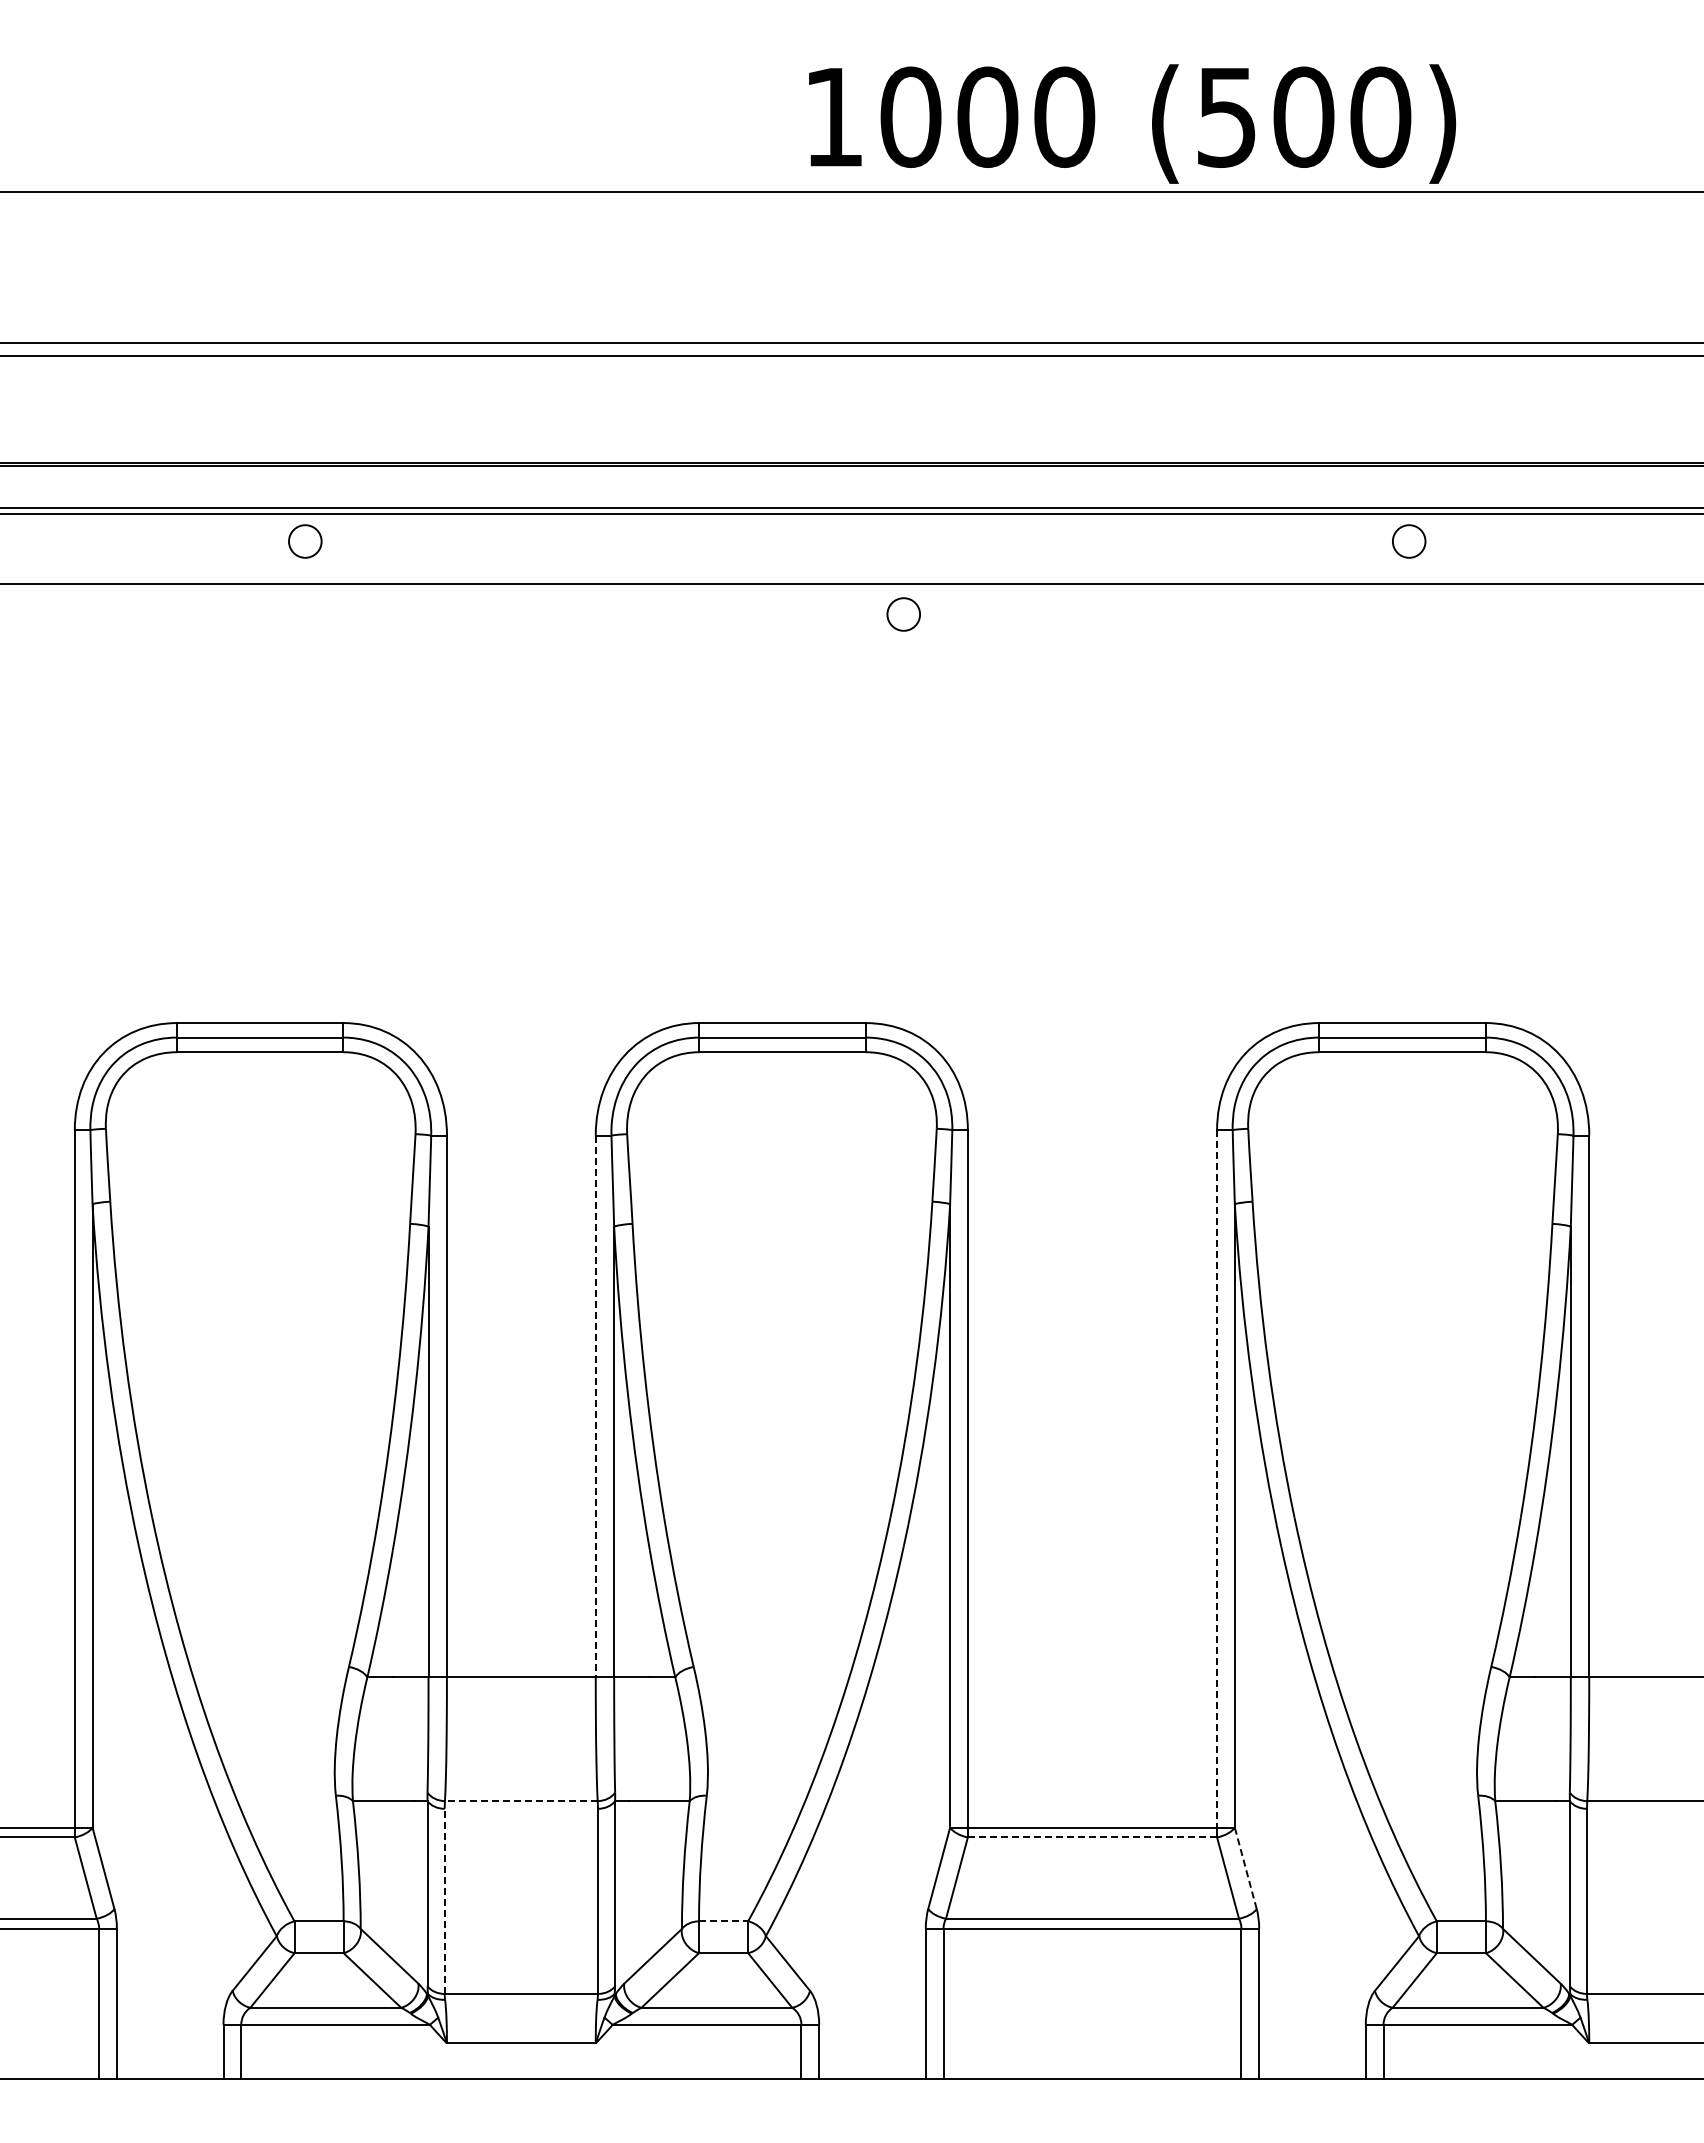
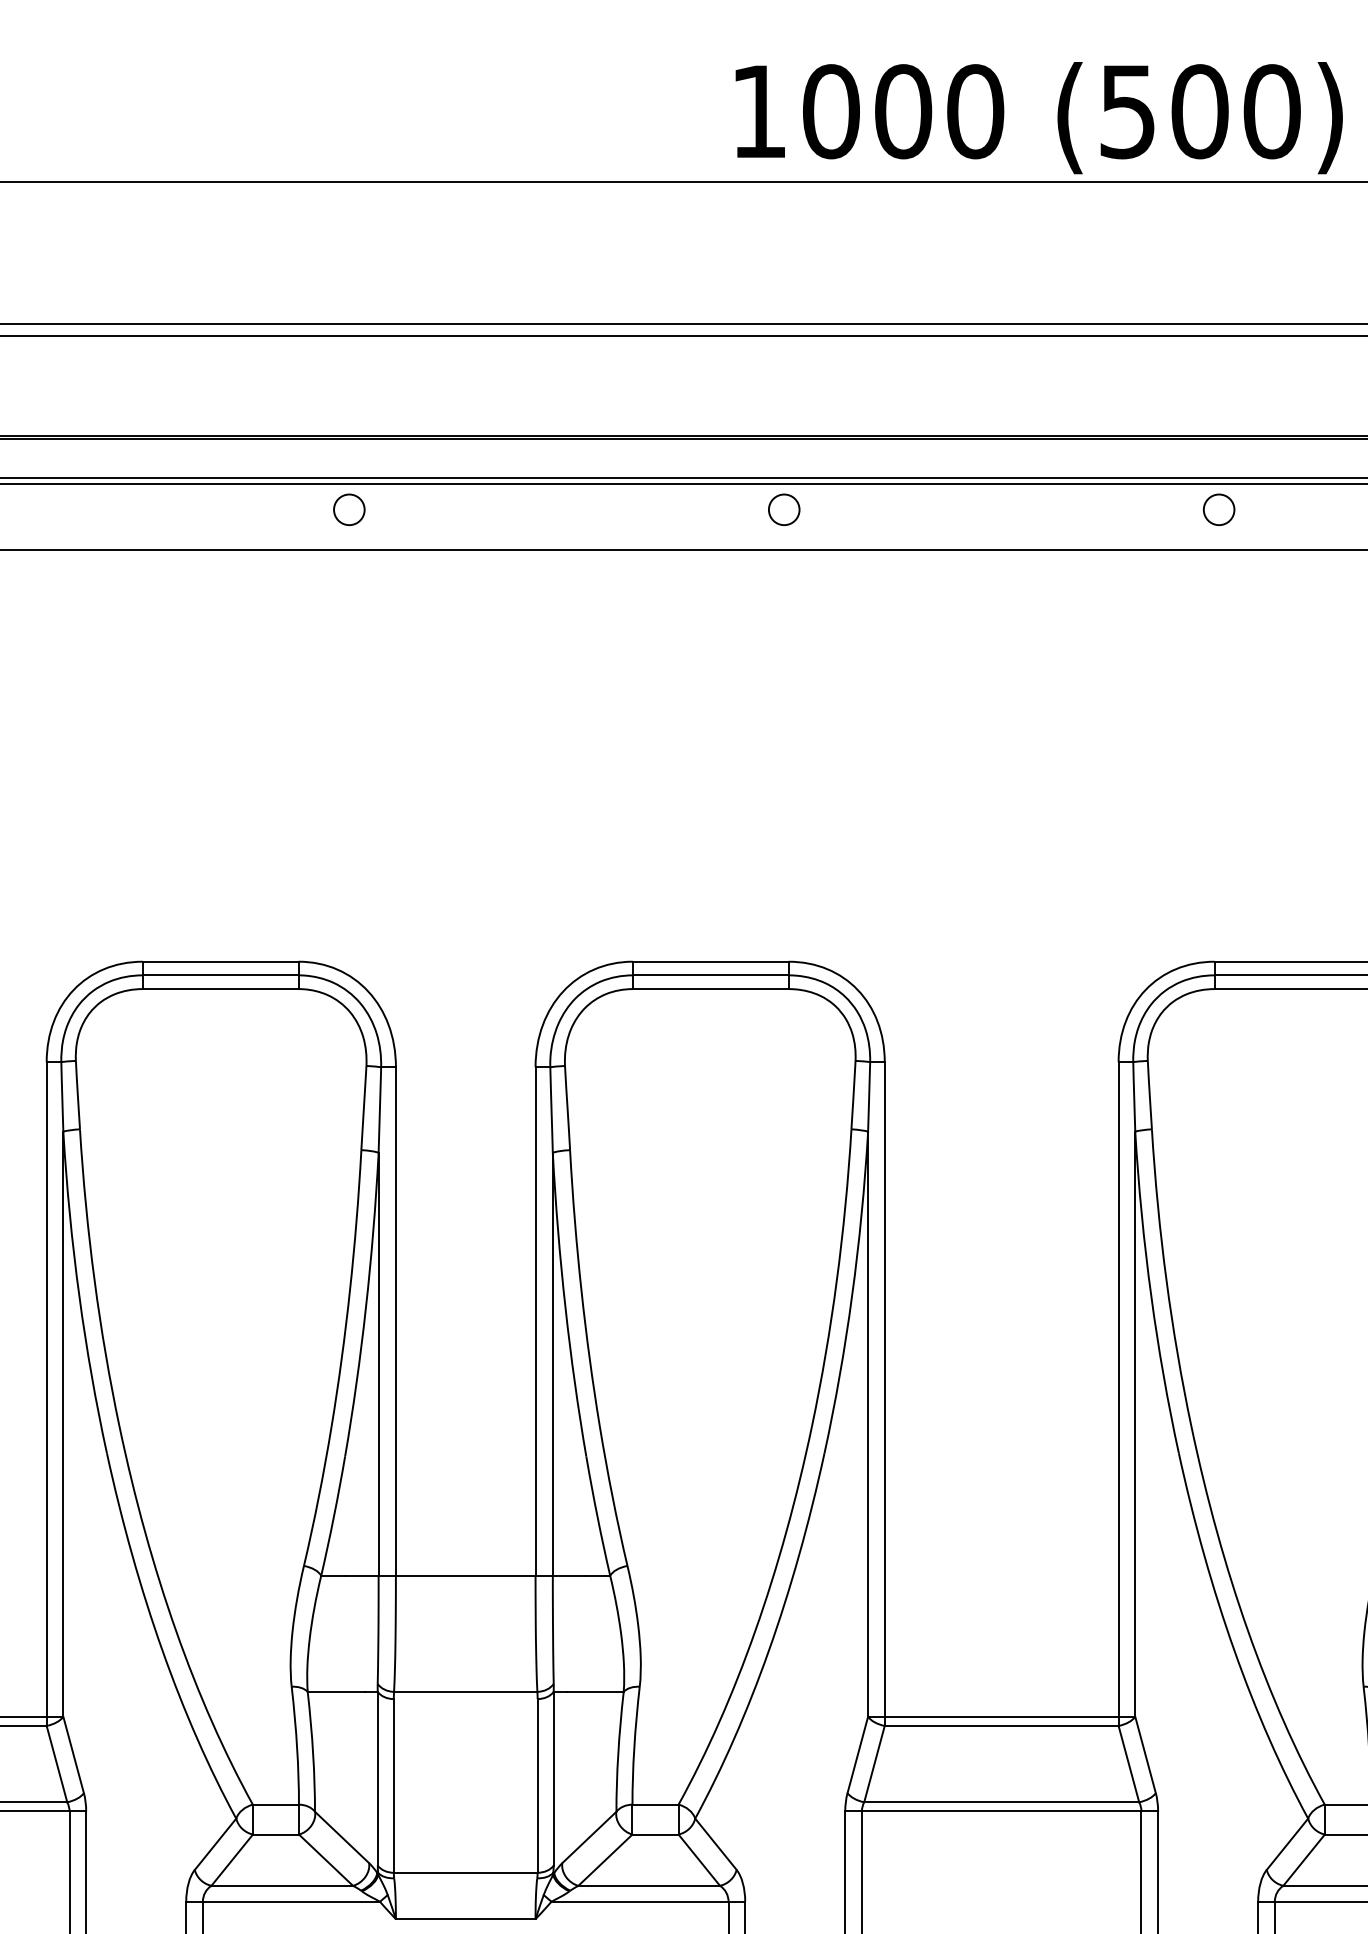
circle: (305, 541) -> (349, 509), moved
circle: (1409, 541) -> (1219, 509), moved
circle: (903, 614) -> (783, 509), moved
line: (595, 1406) -> (535, 1321), dashed -> solid
line: (1217, 1478) -> (1119, 1389), dashed -> solid
line: (520, 1801) -> (464, 1692), dashed -> solid
line: (1092, 1837) -> (1001, 1725), dashed -> solid
line: (1245, 1867) -> (1145, 1754), dashed -> solid
line: (444, 1901) -> (393, 1786), dashed -> solid
line: (723, 1921) -> (655, 1804), dashed -> solid

